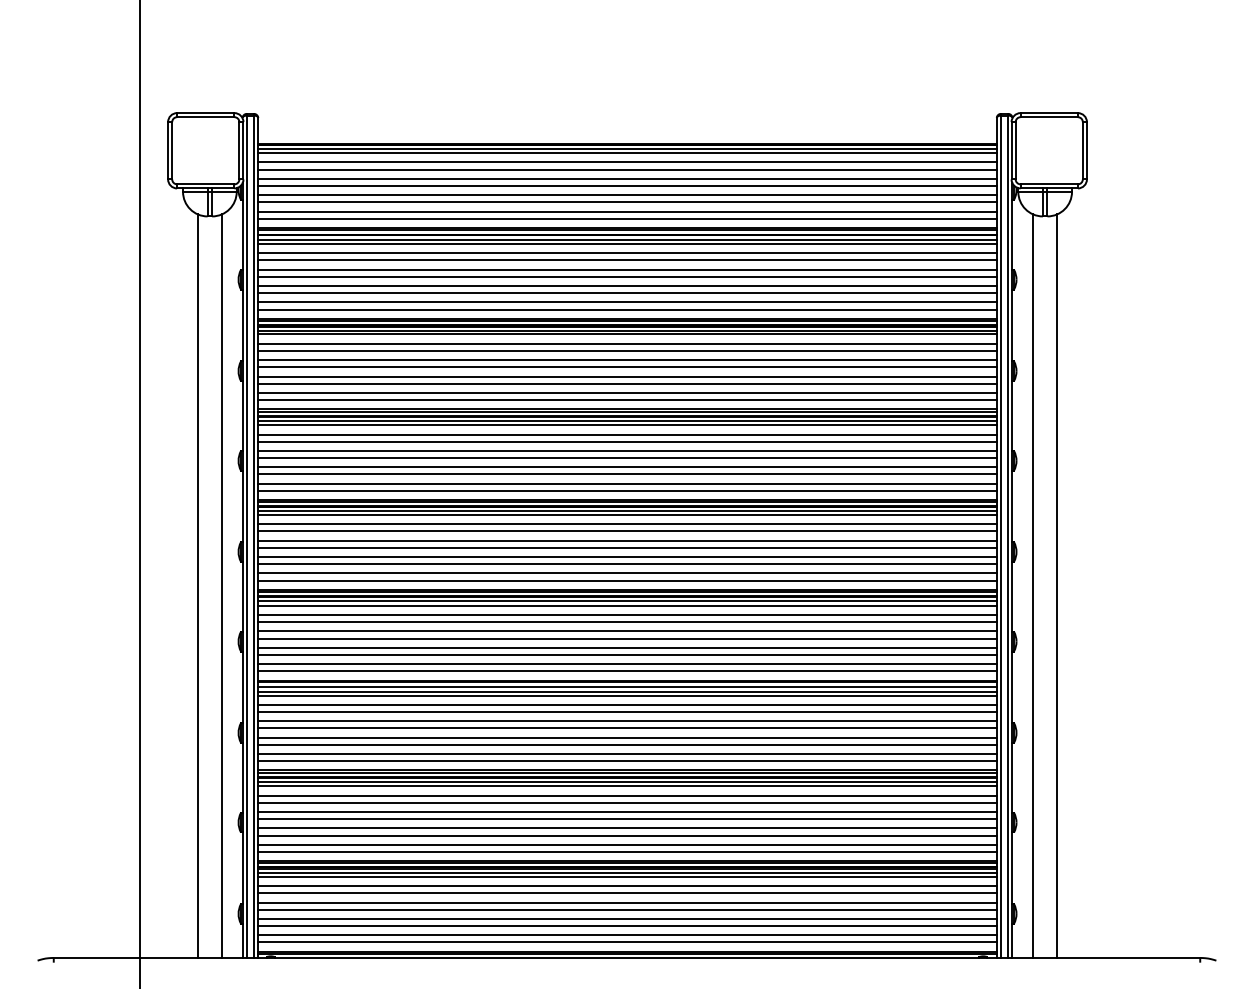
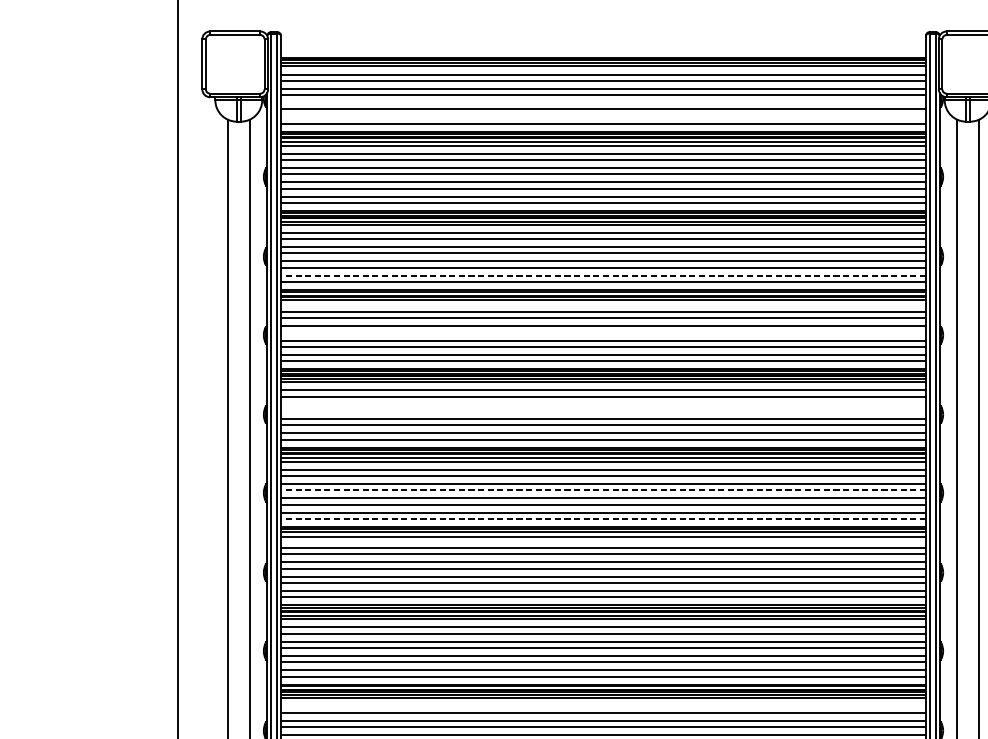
line: (627, 195) -> (603, 103), removed
line: (627, 211) -> (603, 117), removed
line: (627, 392) -> (603, 275), solid -> dashed
line: (627, 425) -> (603, 304), removed
line: (627, 458) -> (603, 333), removed
line: (627, 540) -> (603, 404), removed
line: (627, 547) -> (603, 410), removed
line: (627, 638) -> (603, 490), solid -> dashed
line: (627, 671) -> (603, 519), solid -> dashed
line: (627, 695) -> (603, 540), removed
line: (627, 886) -> (603, 706), removed

